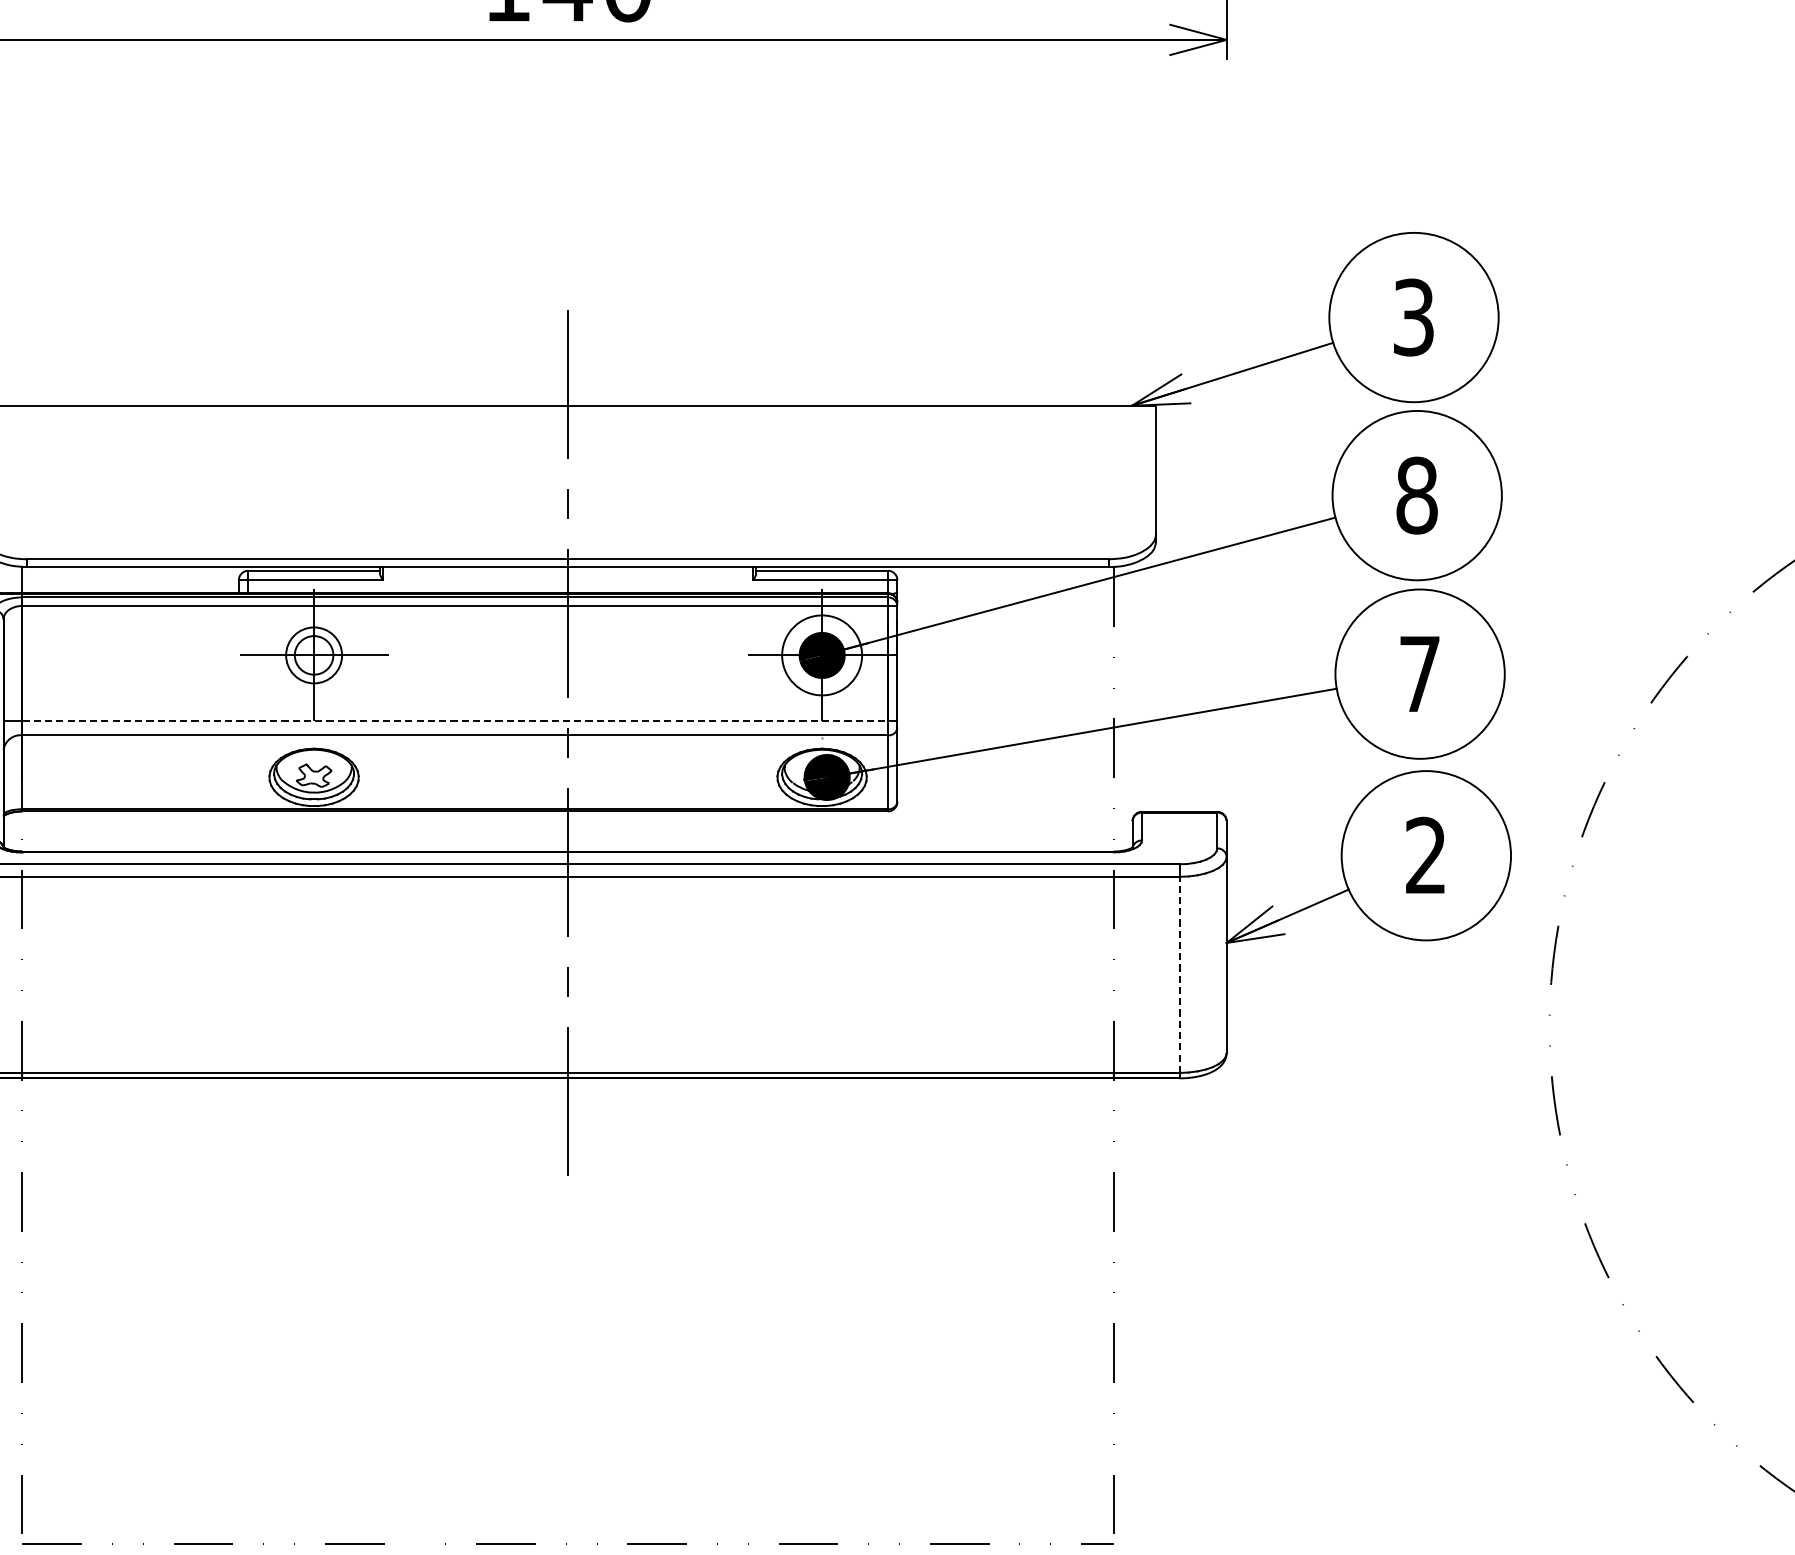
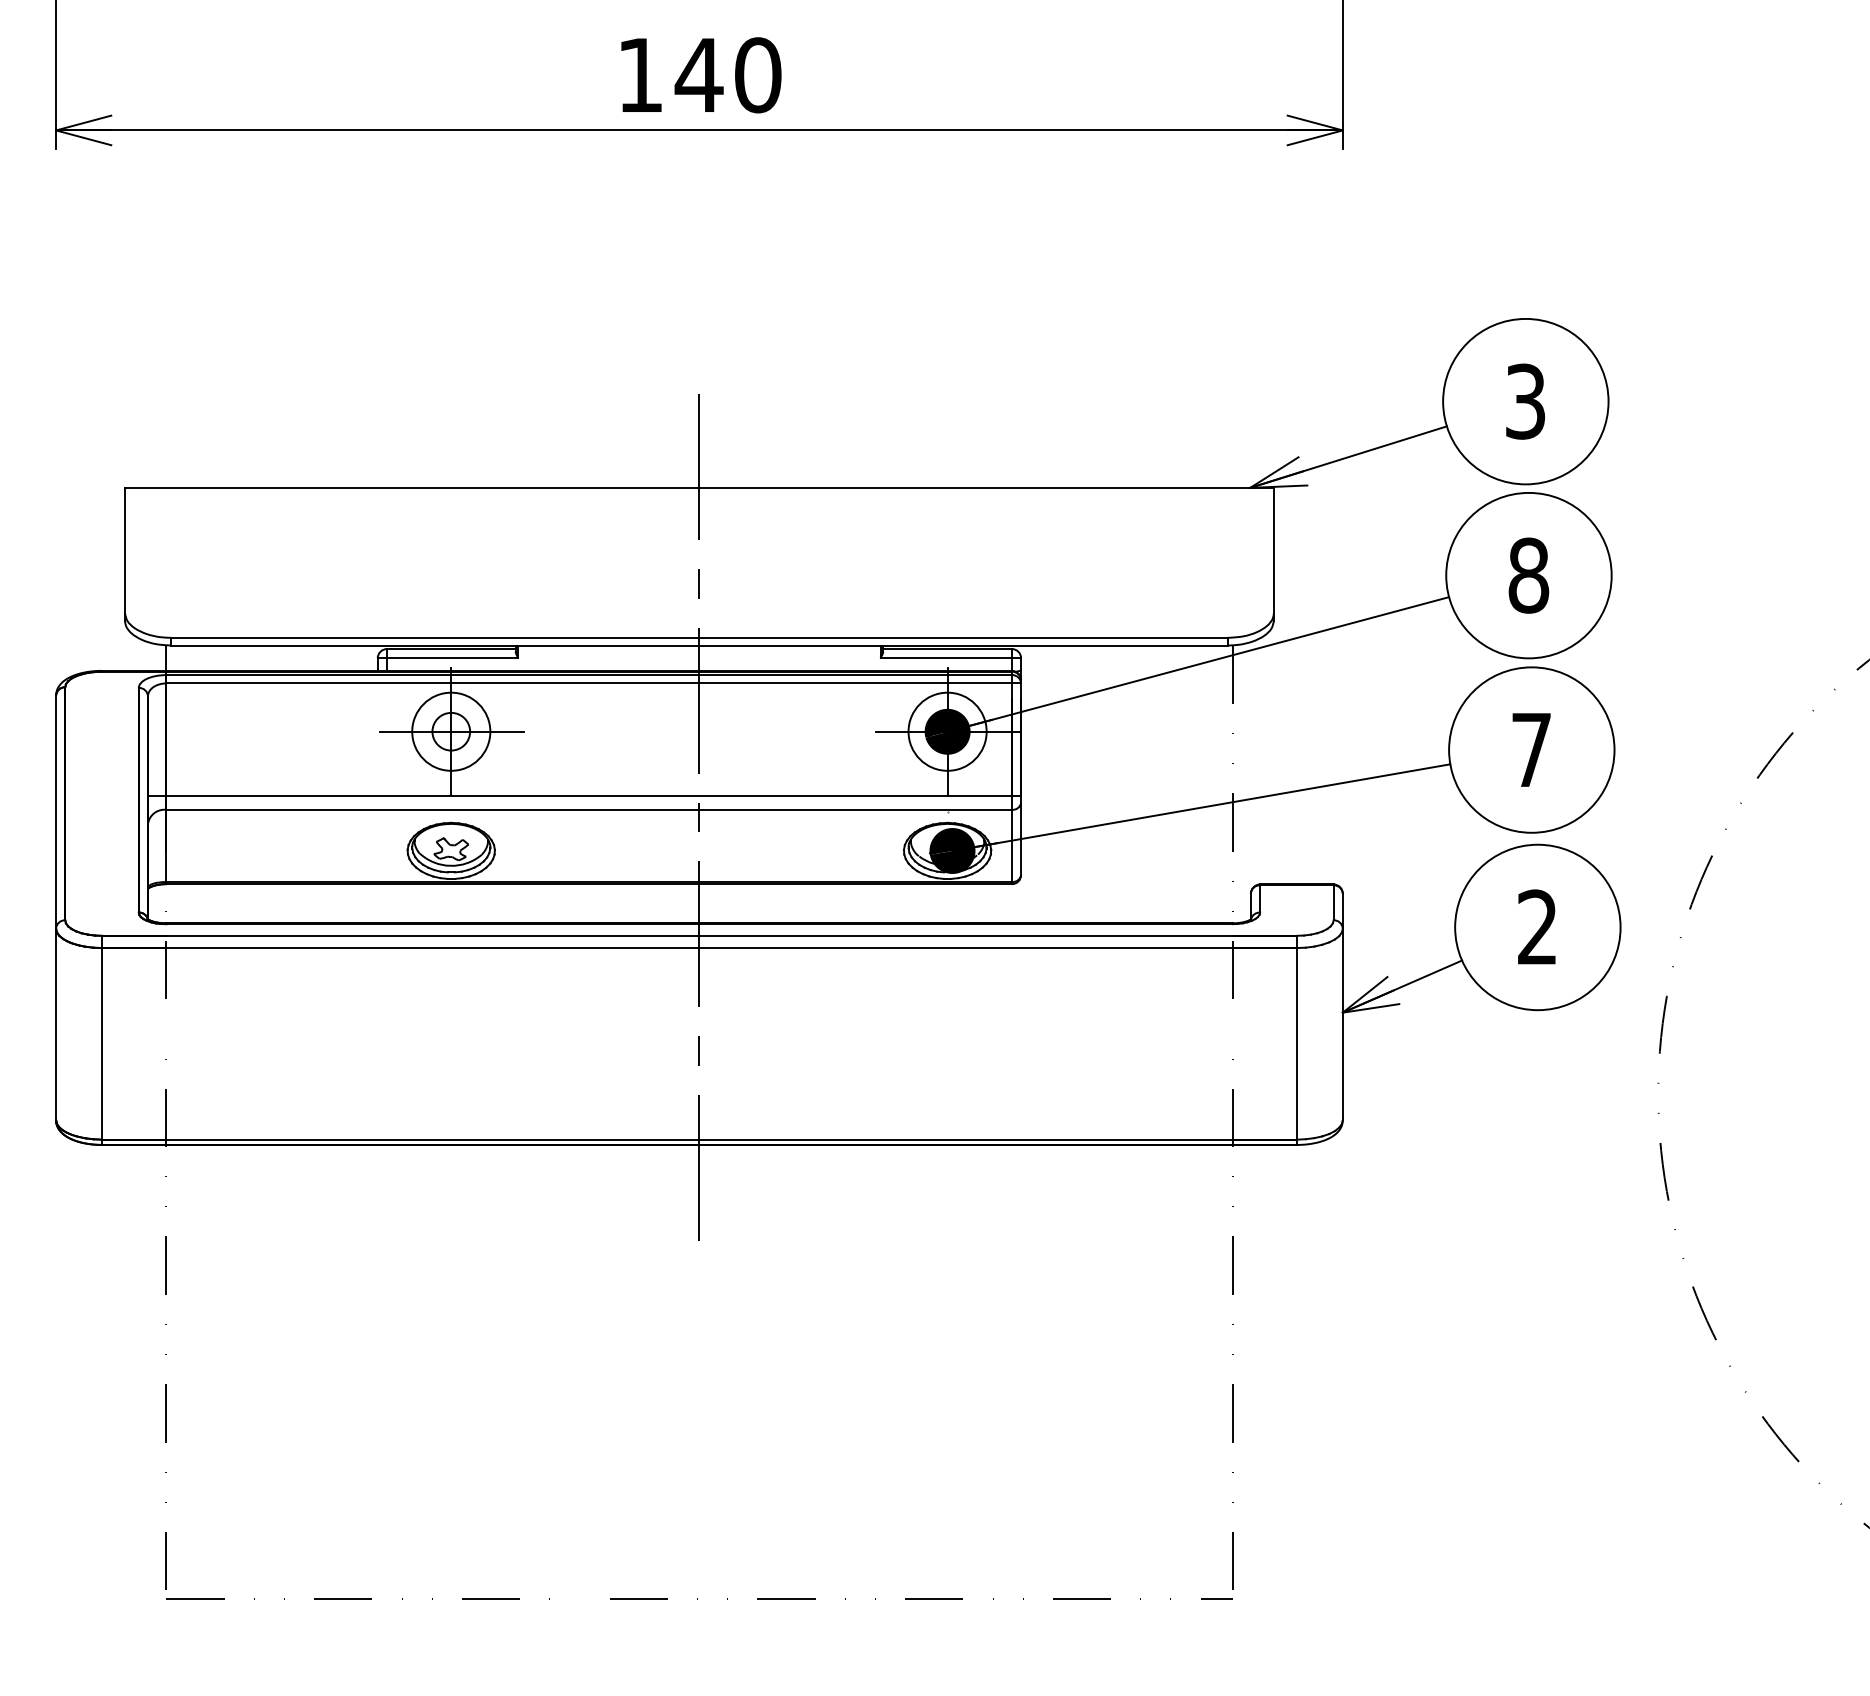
circle: (314, 655) -> (451, 731), size x1.43
line: (455, 720) -> (589, 795), dashed -> solid
line: (1179, 974) -> (1296, 1043), dashed -> solid

